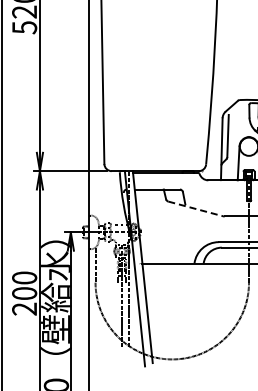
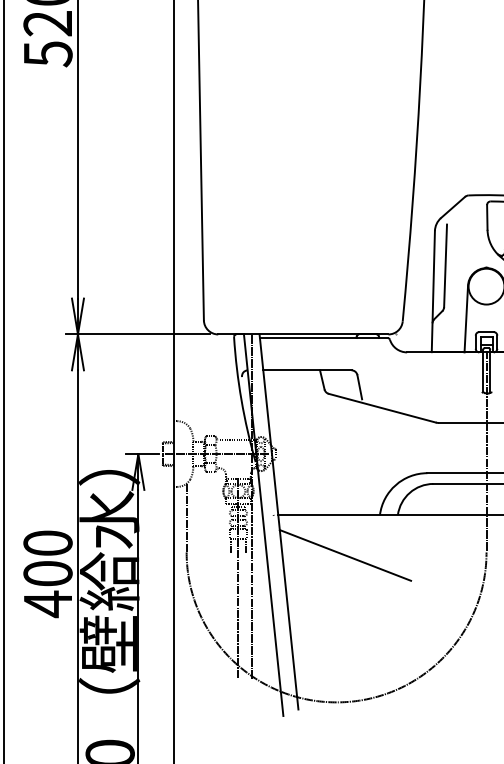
line: (196, 209) -> (383, 409), dashed -> solid
line: (176, 284) -> (344, 555), added
text: (24, 309) -> (47, 604), 200 -> 400

